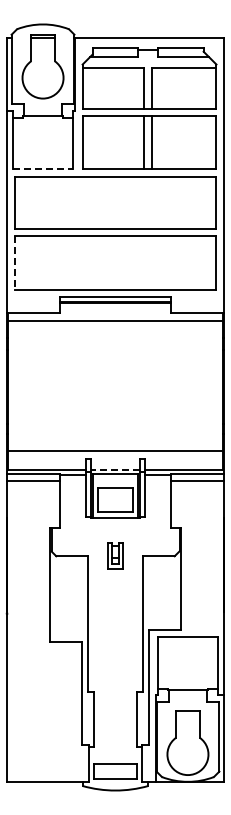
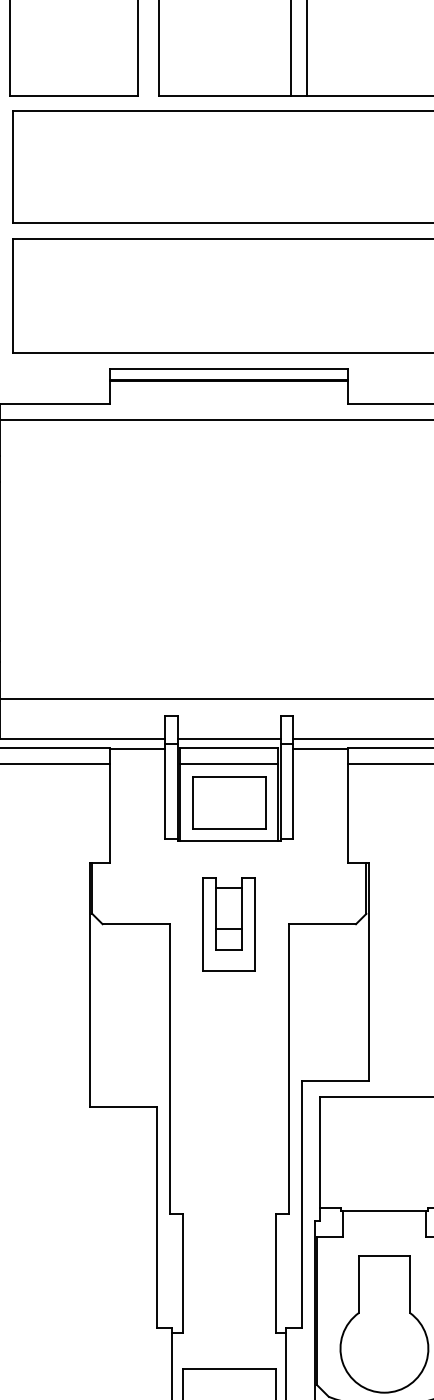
line: (43, 169) -> (75, 96), dashed -> solid
line: (14, 262) -> (13, 295), dashed -> solid
line: (115, 469) -> (229, 738), dashed -> solid
line: (115, 481) -> (229, 764), added
part: (115, 556) -> (229, 924), size x1.67

